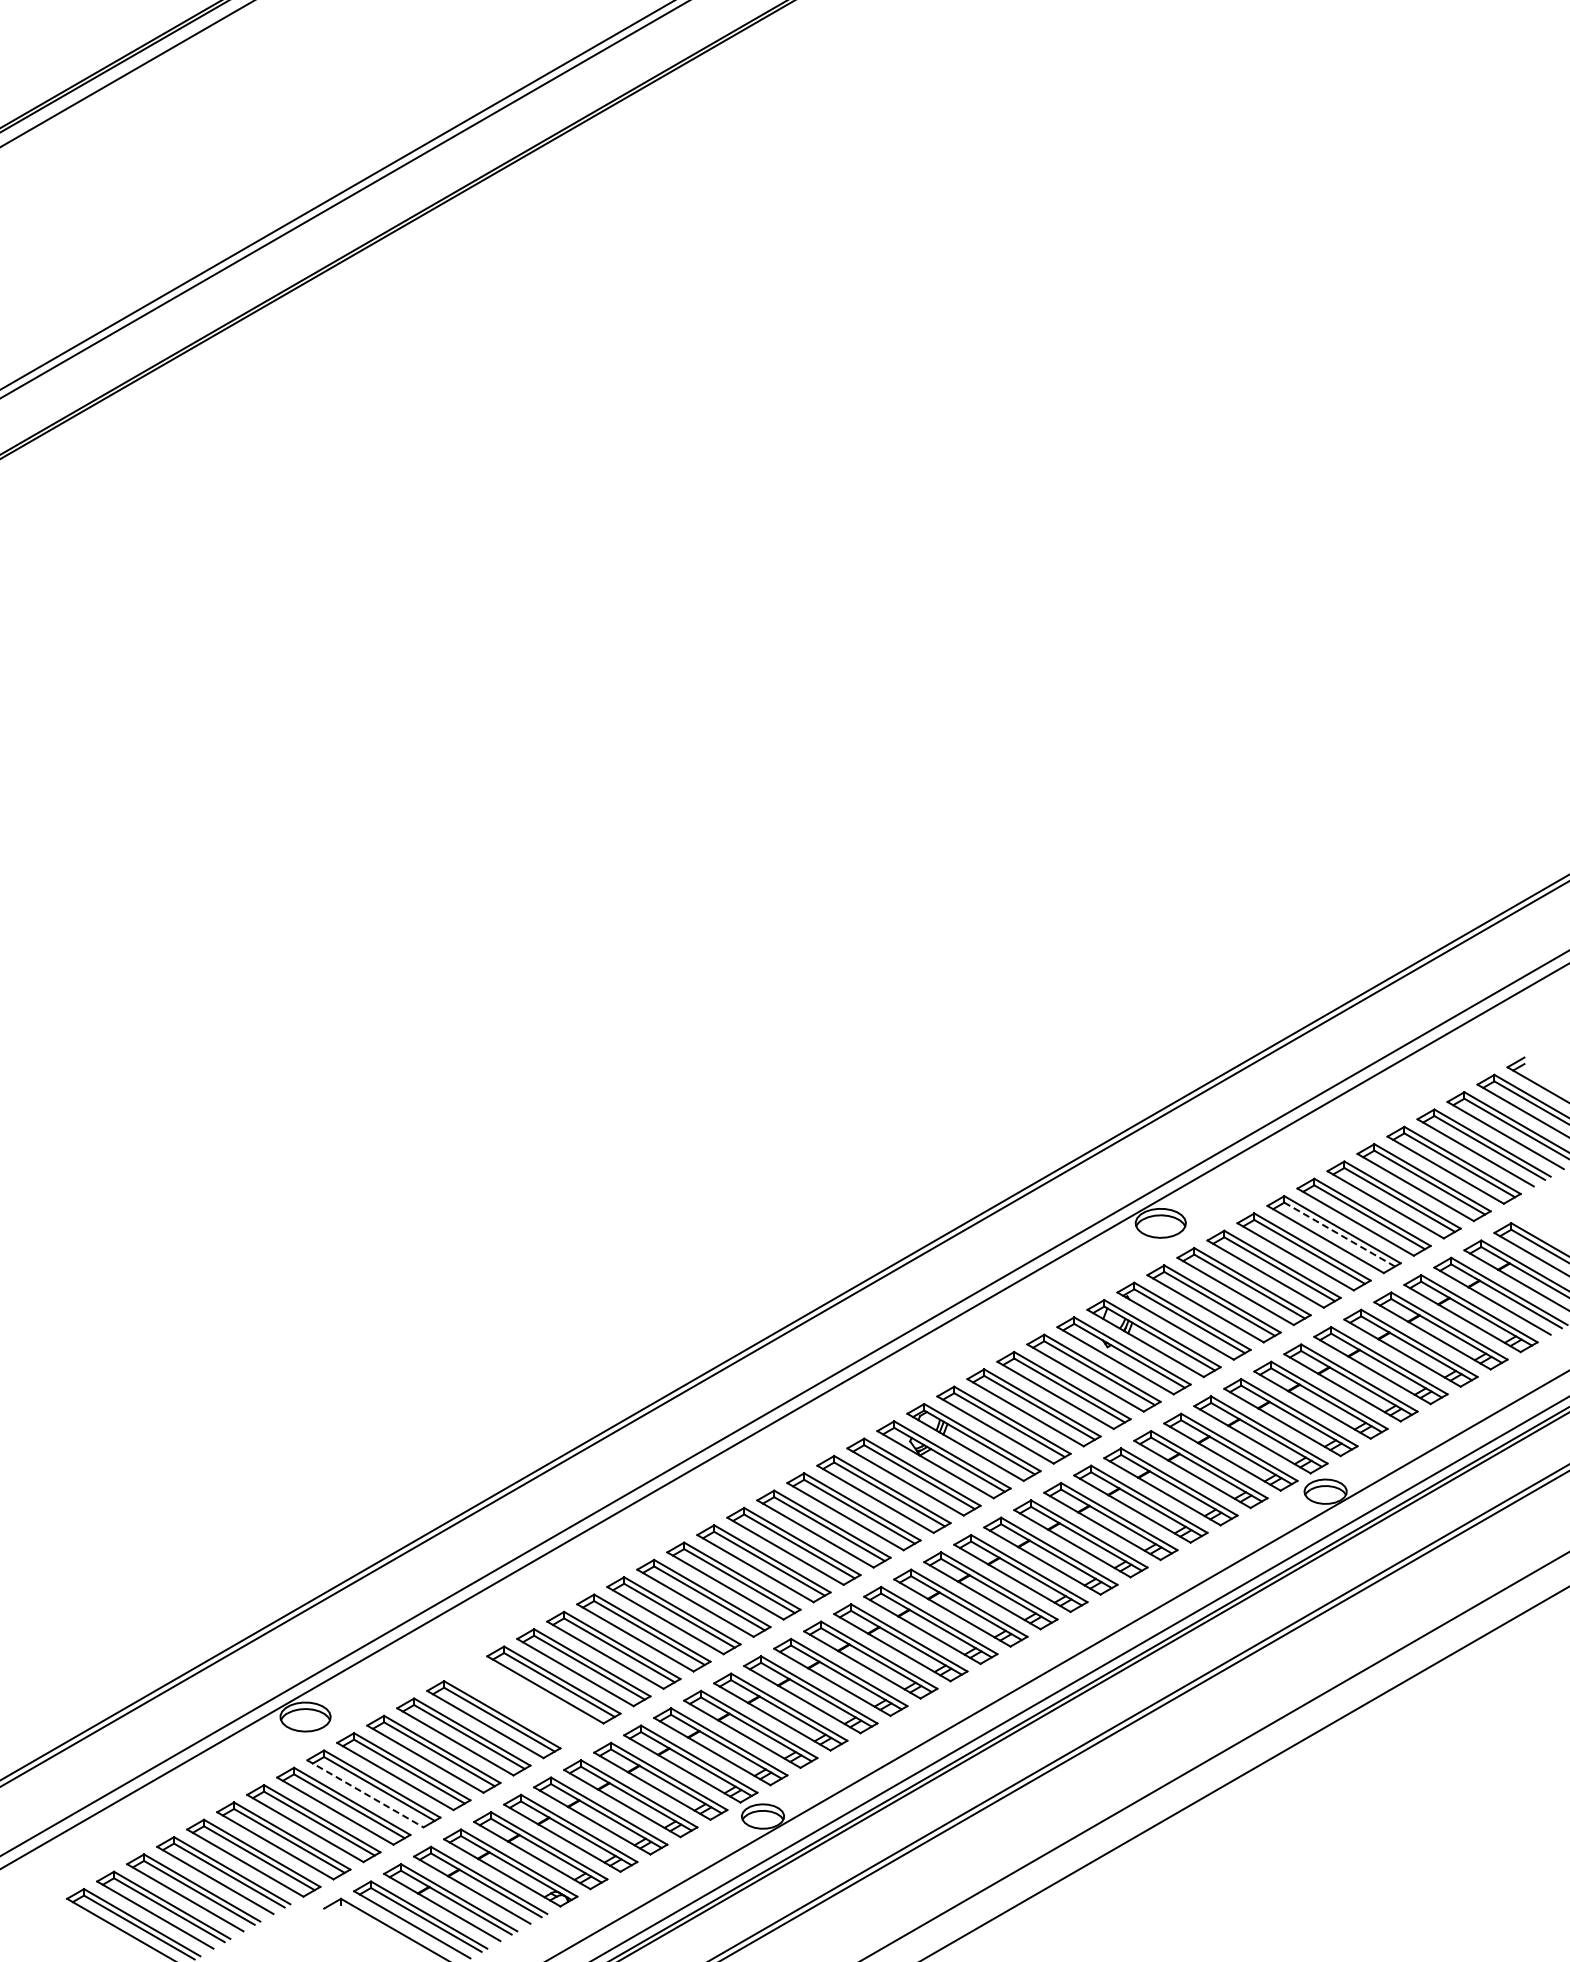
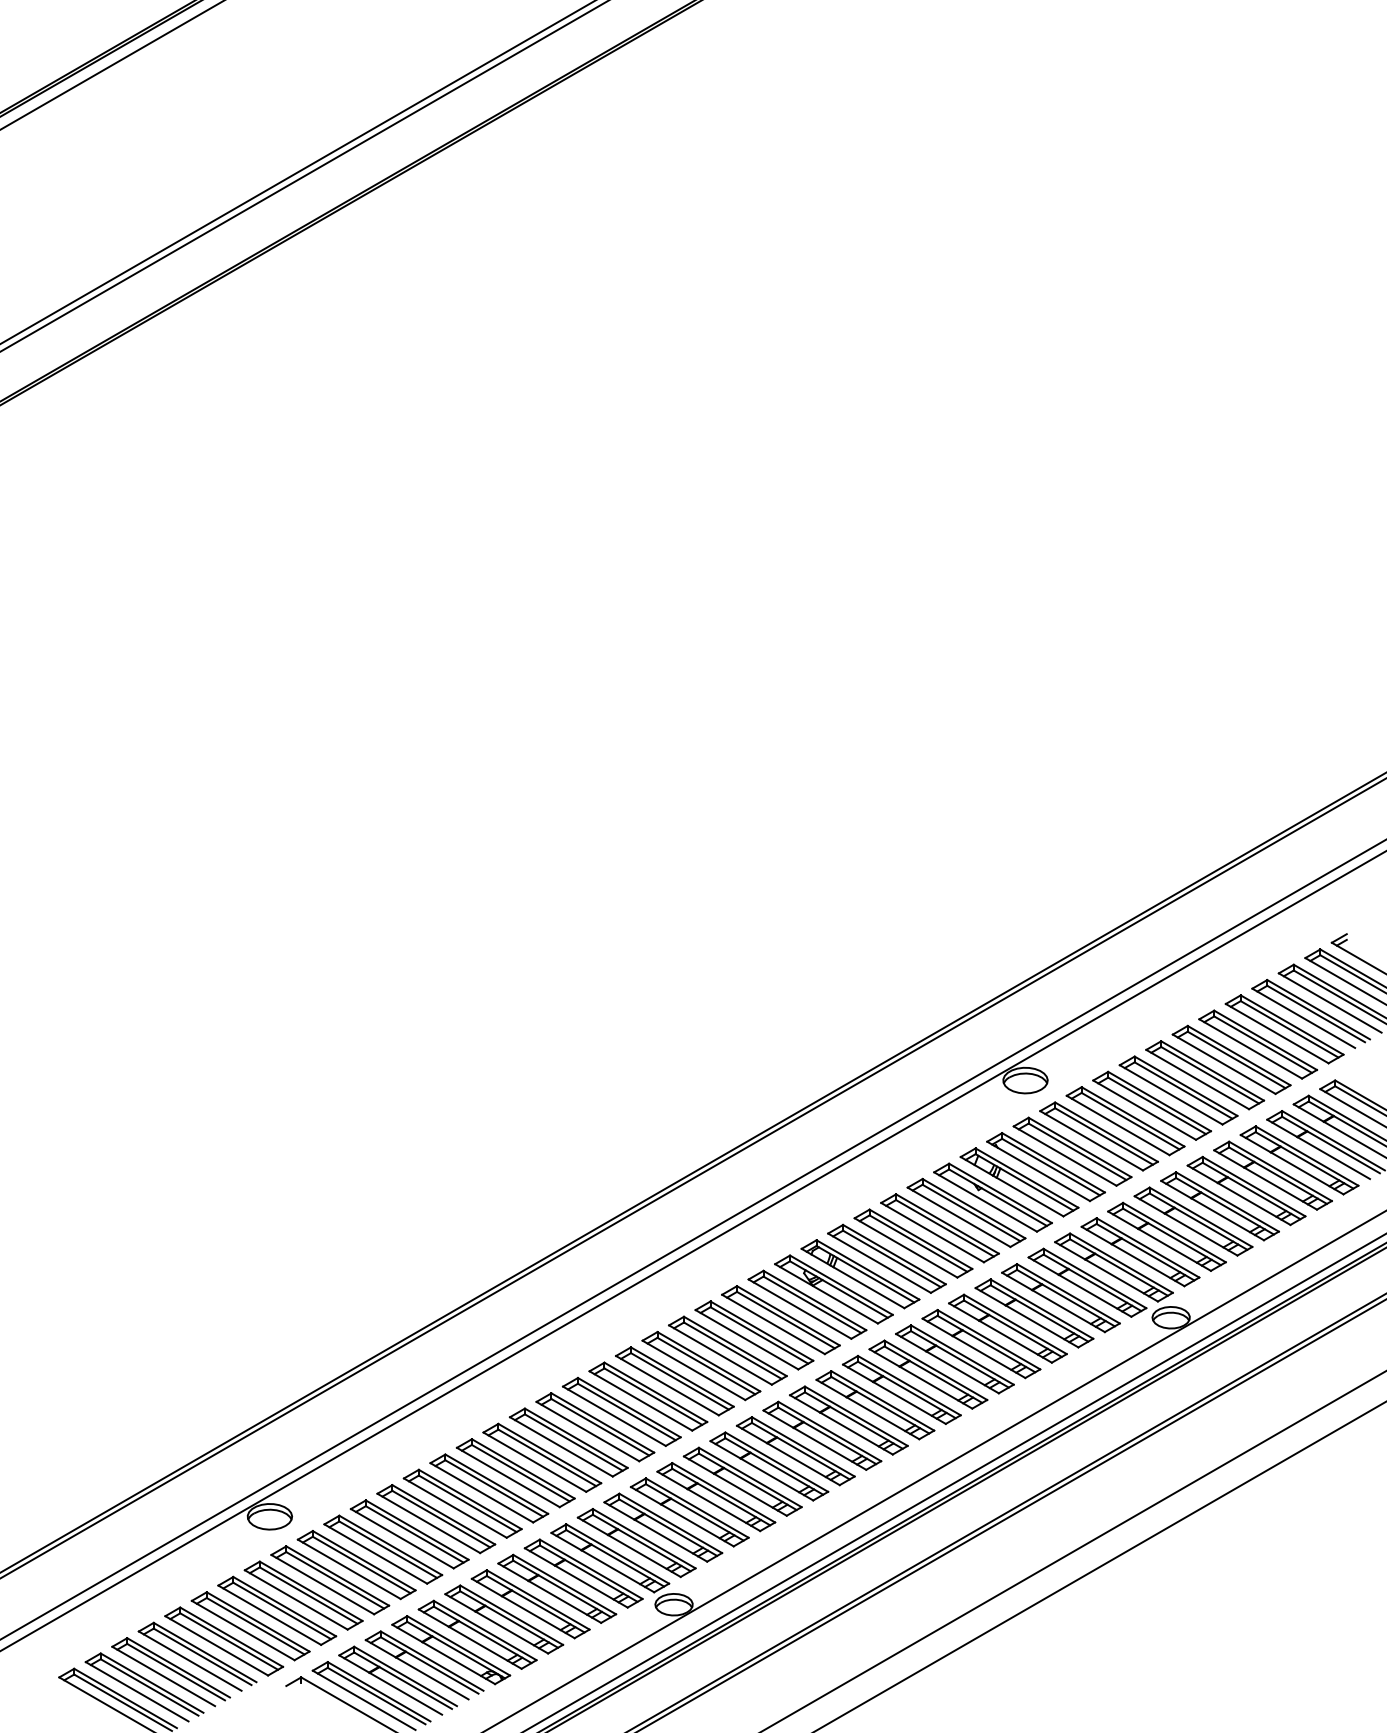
line: (1339, 1234) -> (1183, 1090), dashed -> solid
part: (523, 1701) -> (462, 1503), added
line: (365, 1794) -> (322, 1585), dashed -> solid

